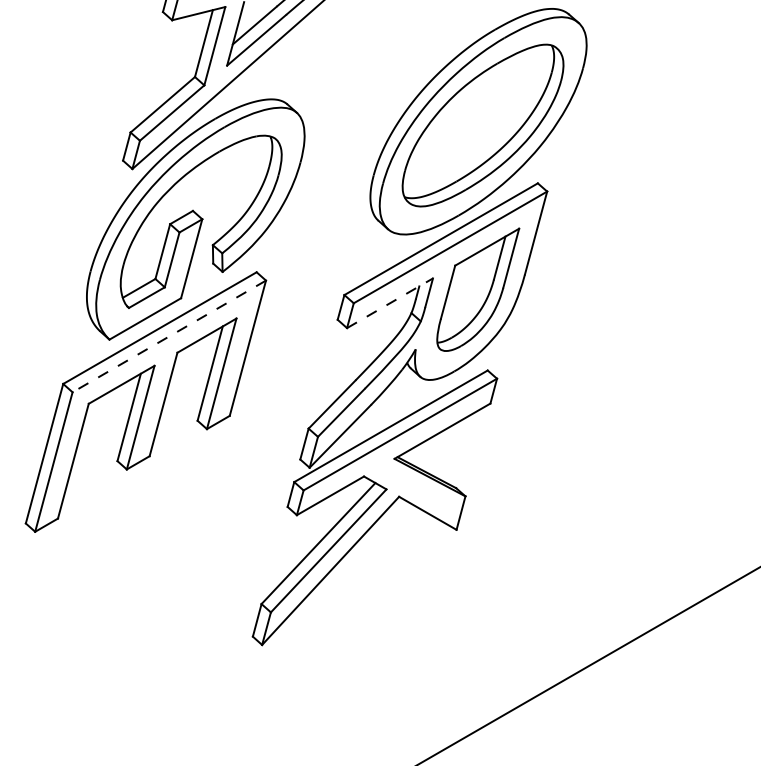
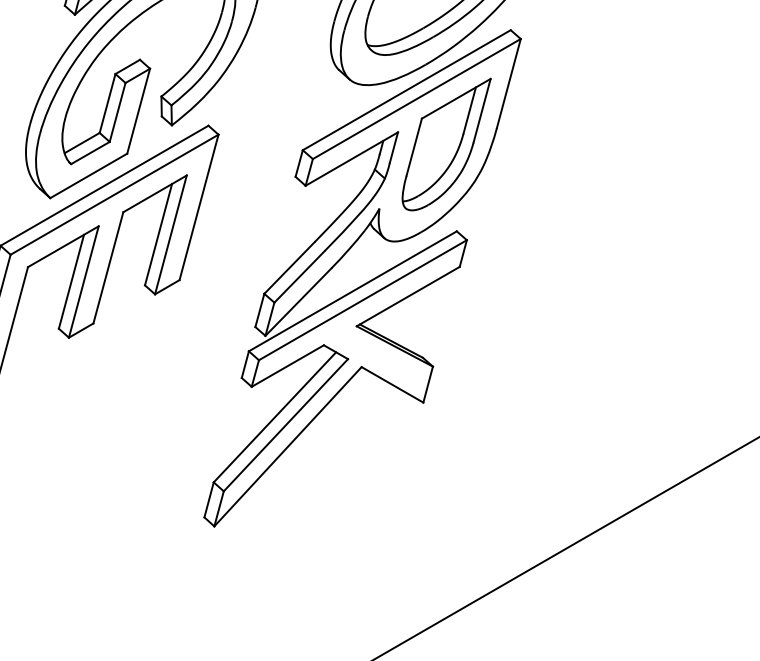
line: (390, 303) -> (352, 159), dashed -> solid
line: (169, 336) -> (114, 194), dashed -> solid

